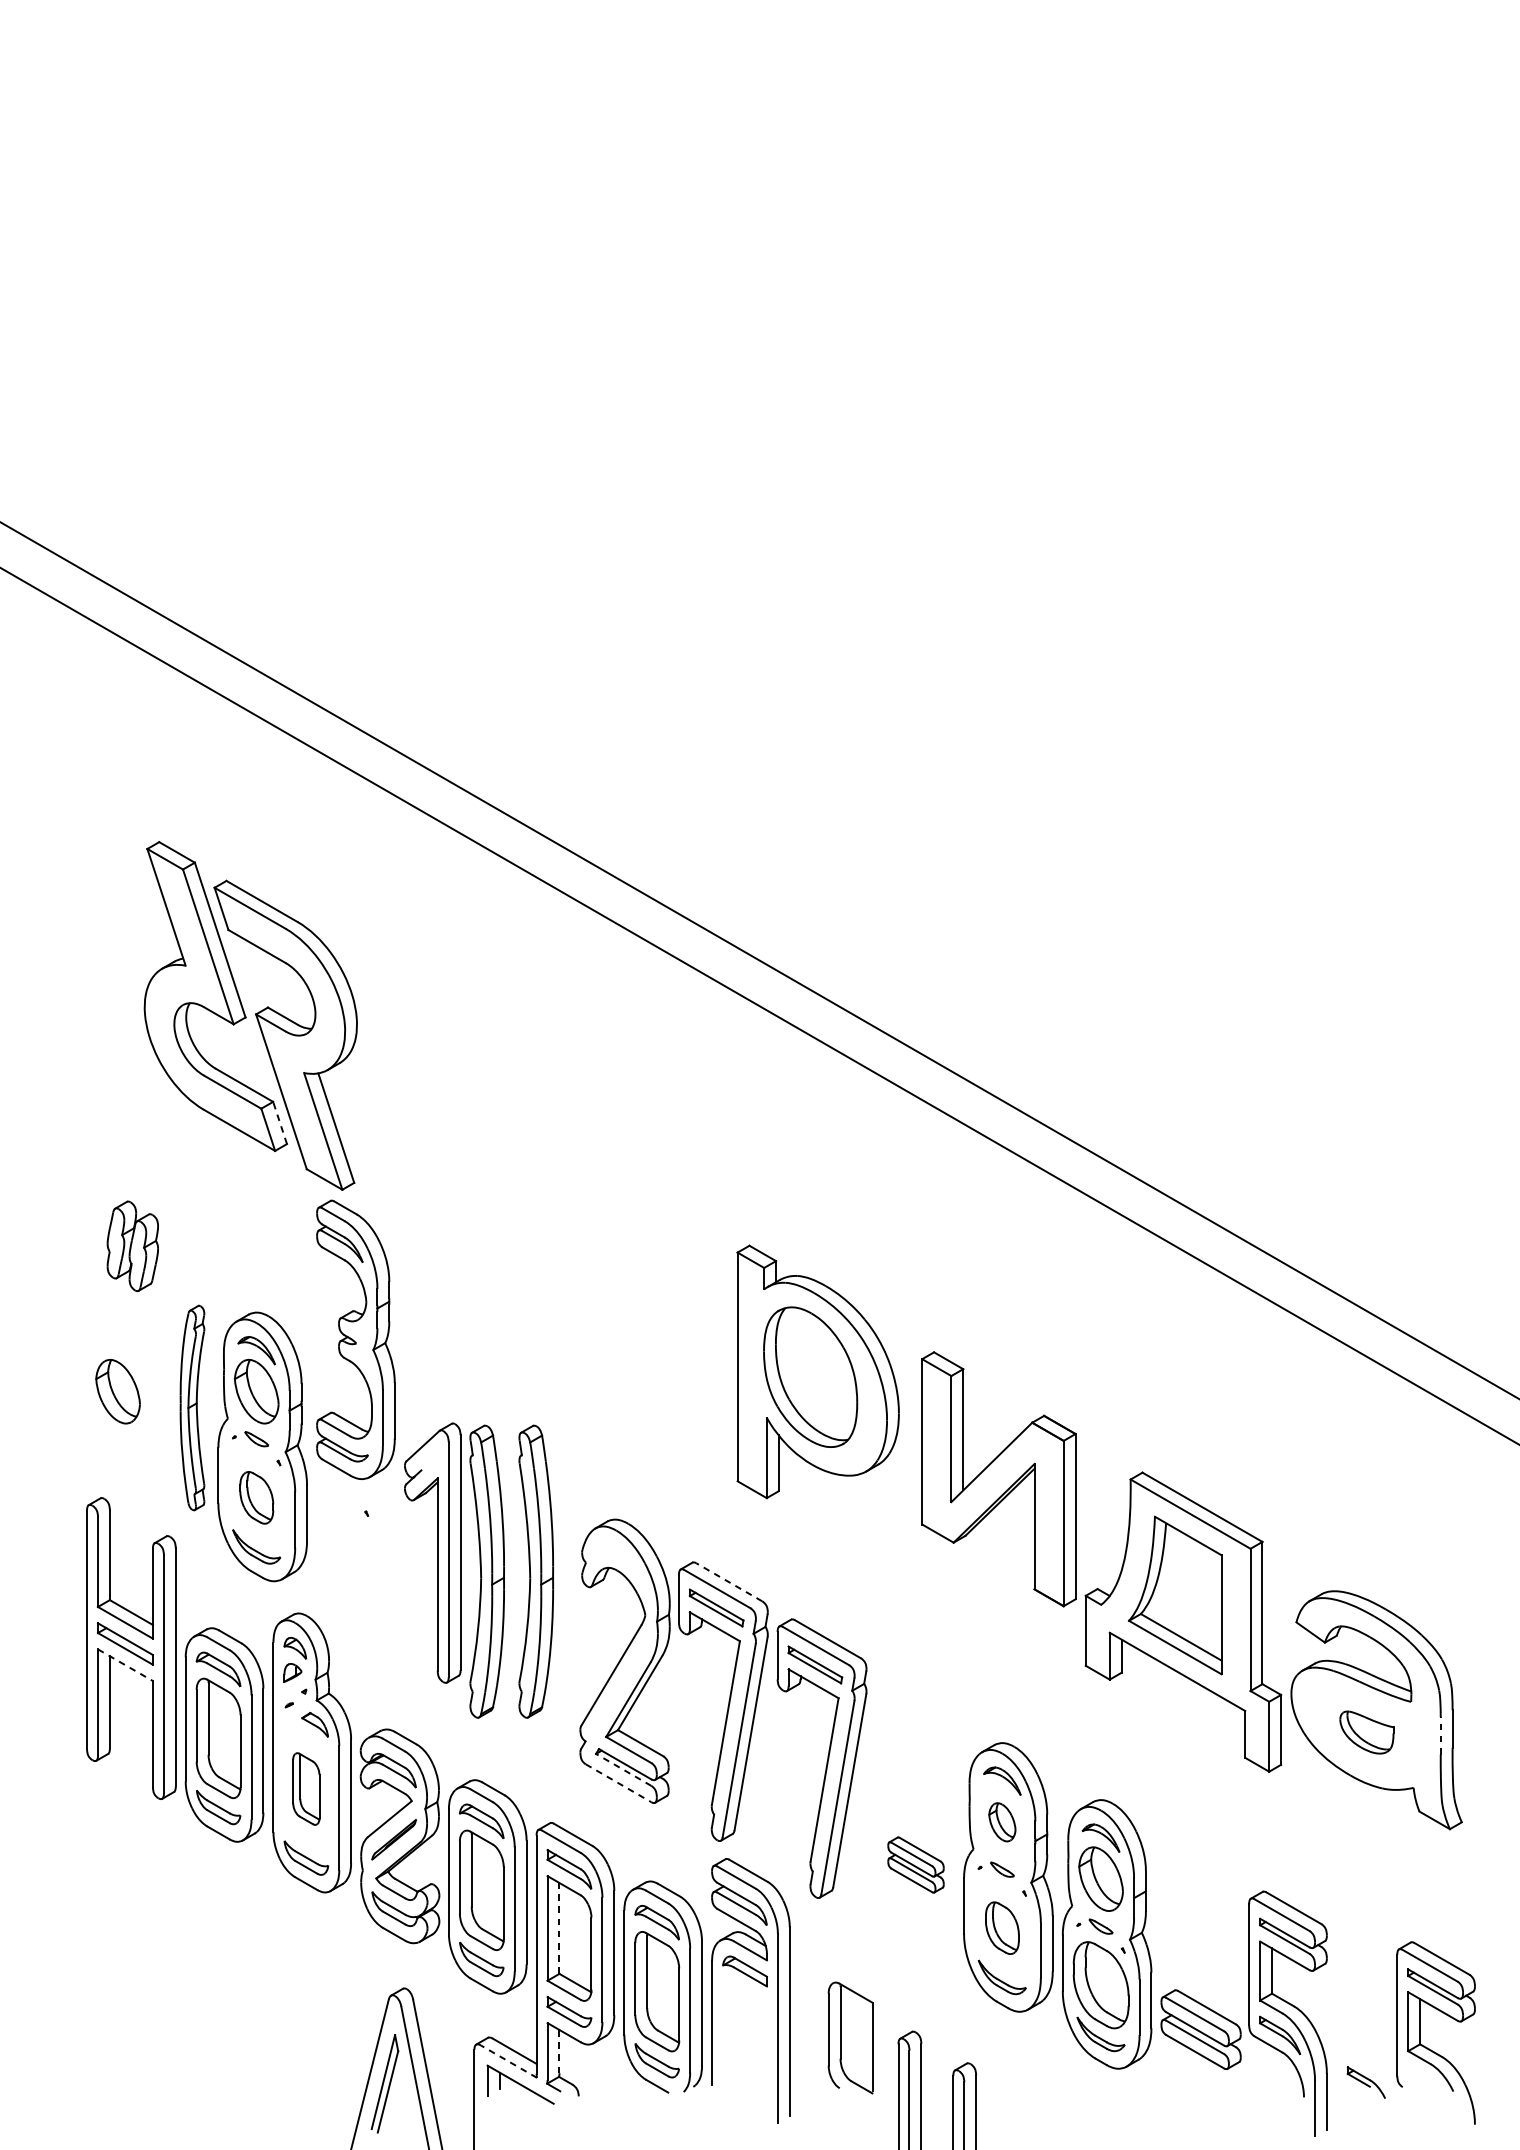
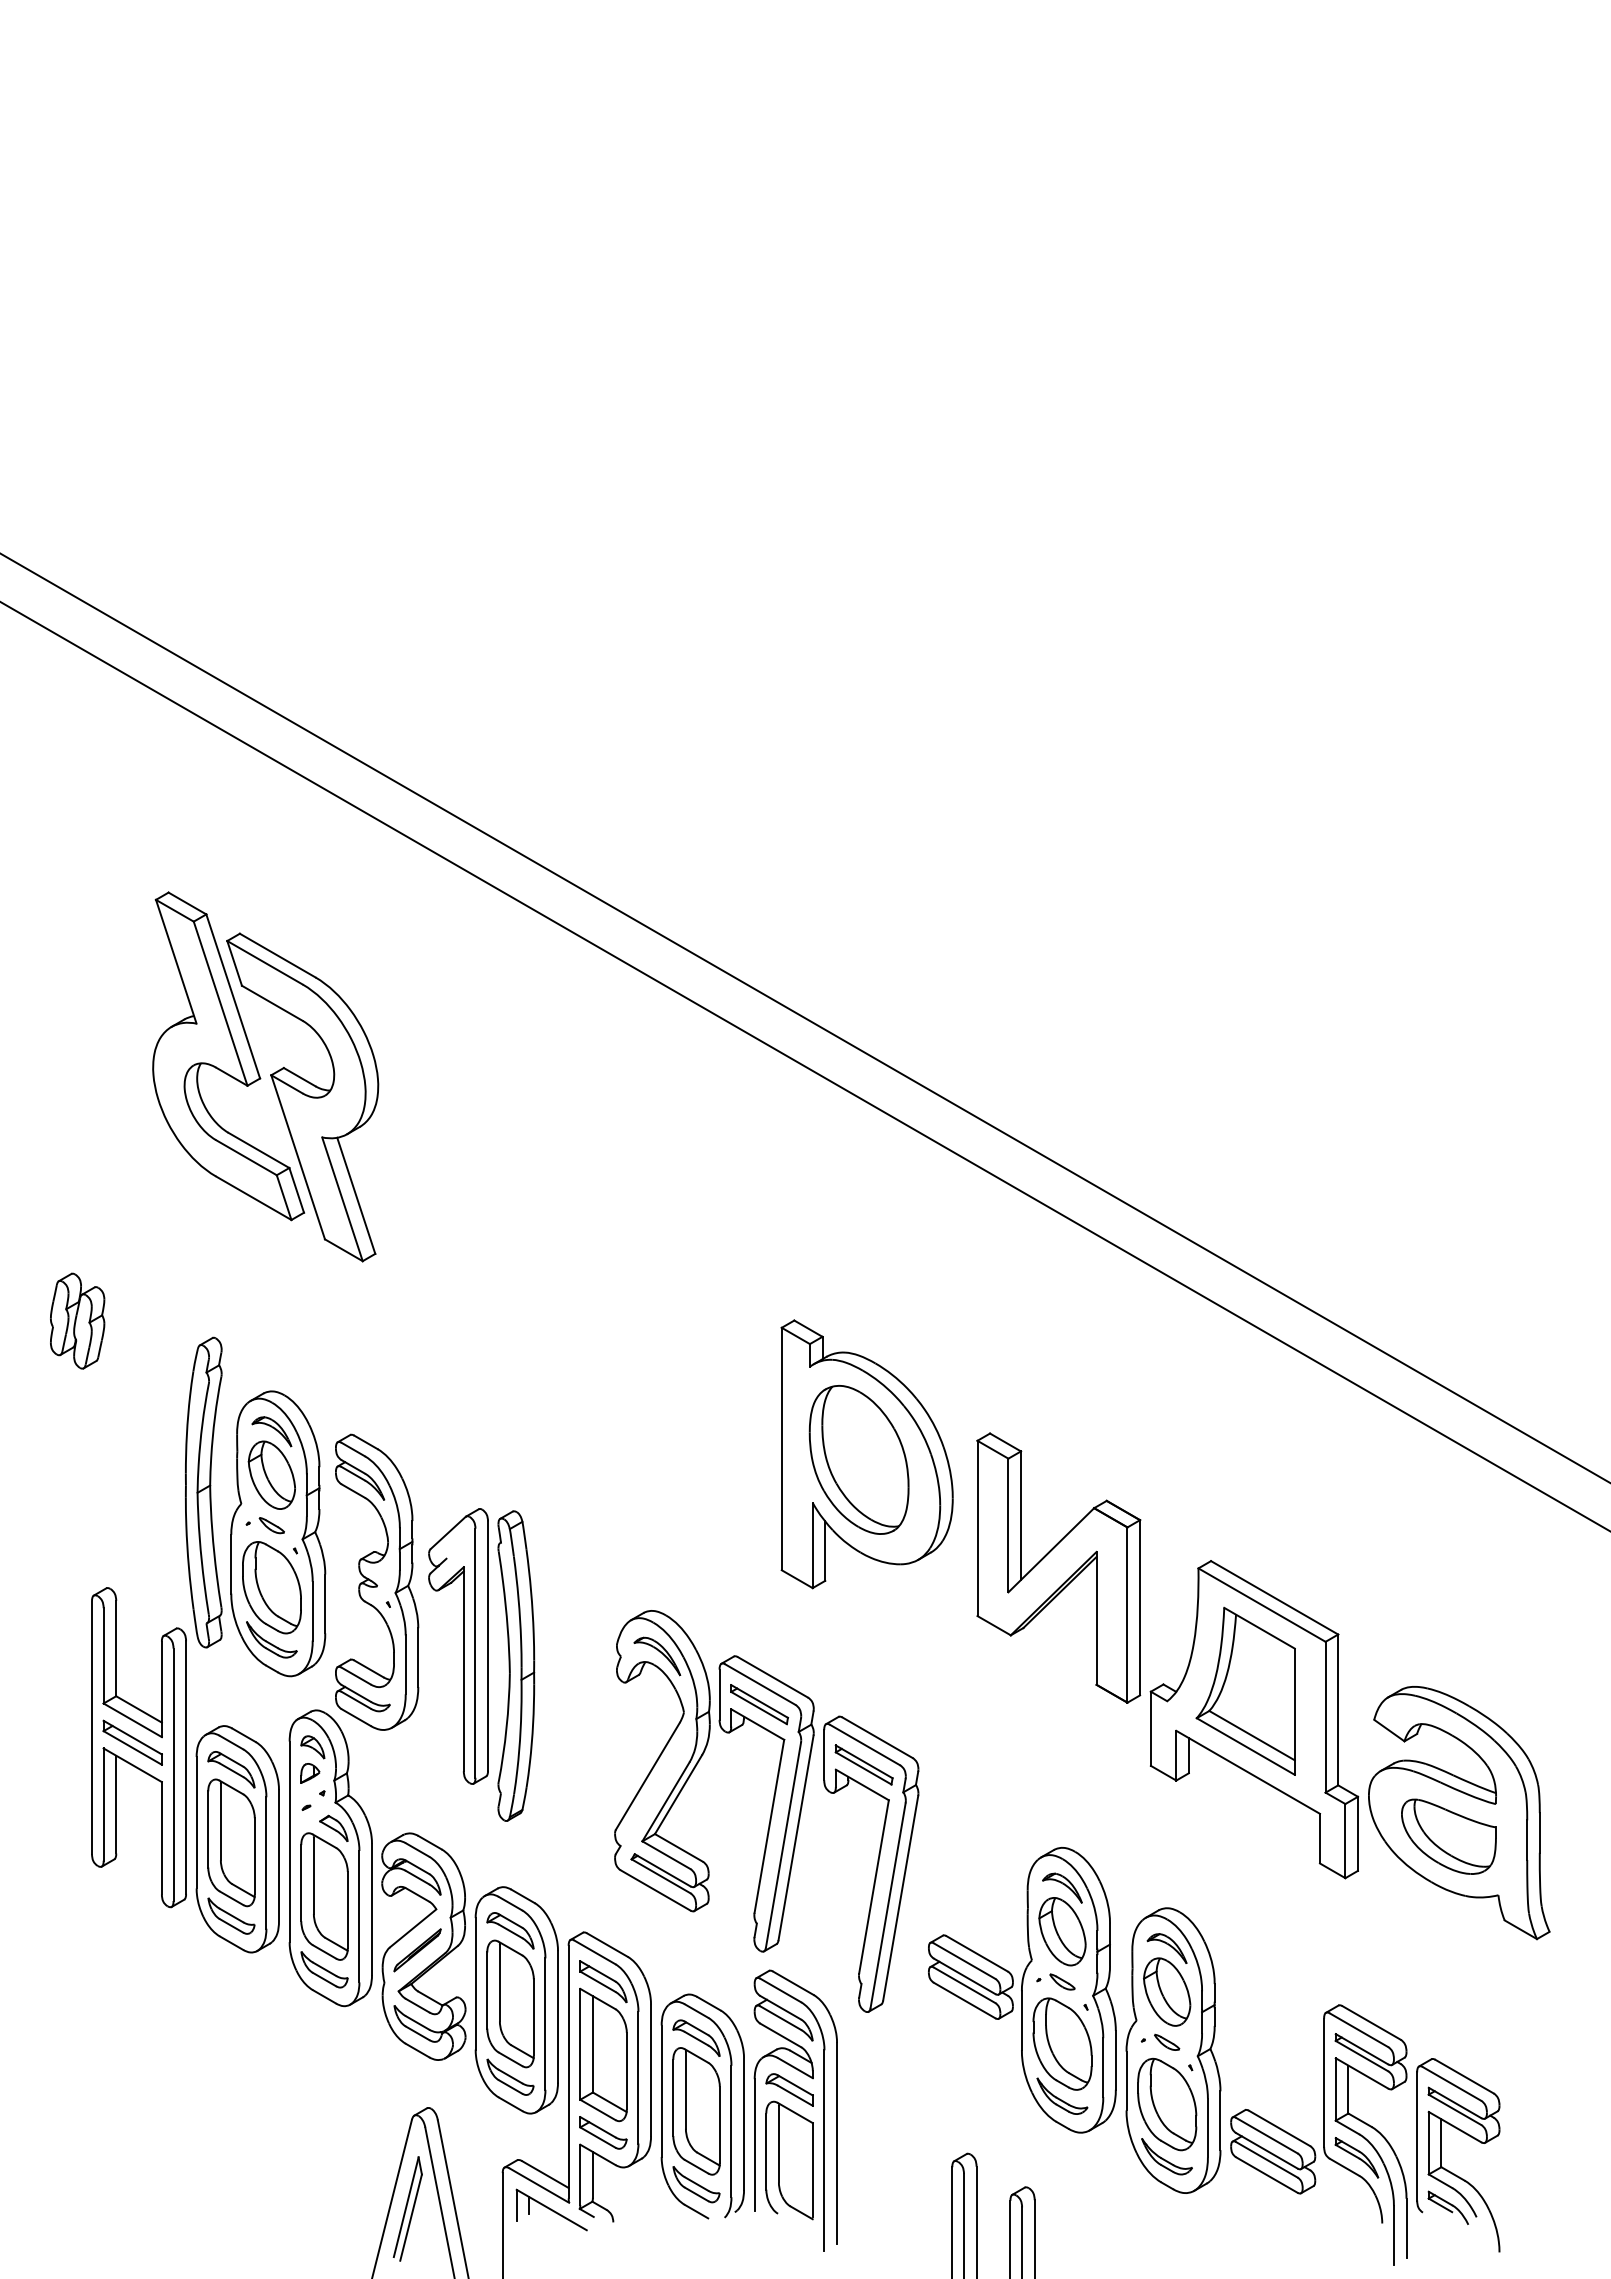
line: (279, 1123) -> (296, 1190), dashed -> solid
part: (132, 1245) -> (77, 1320), moved
part: (356, 1339) -> (377, 1581), moved
part: (117, 1390) -> (124, 1474), removed
part: (192, 1407) -> (203, 1492), size x1.43
part: (256, 1497) -> (271, 1587), size x1.67
part: (620, 1562) -> (657, 1656), added
part: (536, 1571) -> (568, 1665), removed
line: (728, 1582) -> (772, 1677), dashed -> solid
line: (125, 1665) -> (132, 1765), dashed -> solid
part: (1366, 1732) -> (1448, 1836), size x1.67
line: (1440, 1736) -> (1527, 1840), dashed -> solid
line: (624, 1770) -> (661, 1876), dashed -> solid
line: (618, 1783) -> (655, 1890), dashed -> solid
part: (306, 1789) -> (324, 1896), size x1.67
part: (1002, 1822) -> (1062, 1931), size x1.67
part: (915, 1864) -> (970, 1976), size x1.43
line: (559, 1927) -> (592, 2043), dashed -> solid
part: (1002, 1927) -> (1062, 2043), size x1.67
part: (1420, 2033) -> (1441, 2155), moved
part: (850, 2038) -> (789, 2160), moved
line: (559, 2051) -> (592, 2174), dashed -> solid
line: (509, 2061) -> (539, 2185), dashed -> solid

